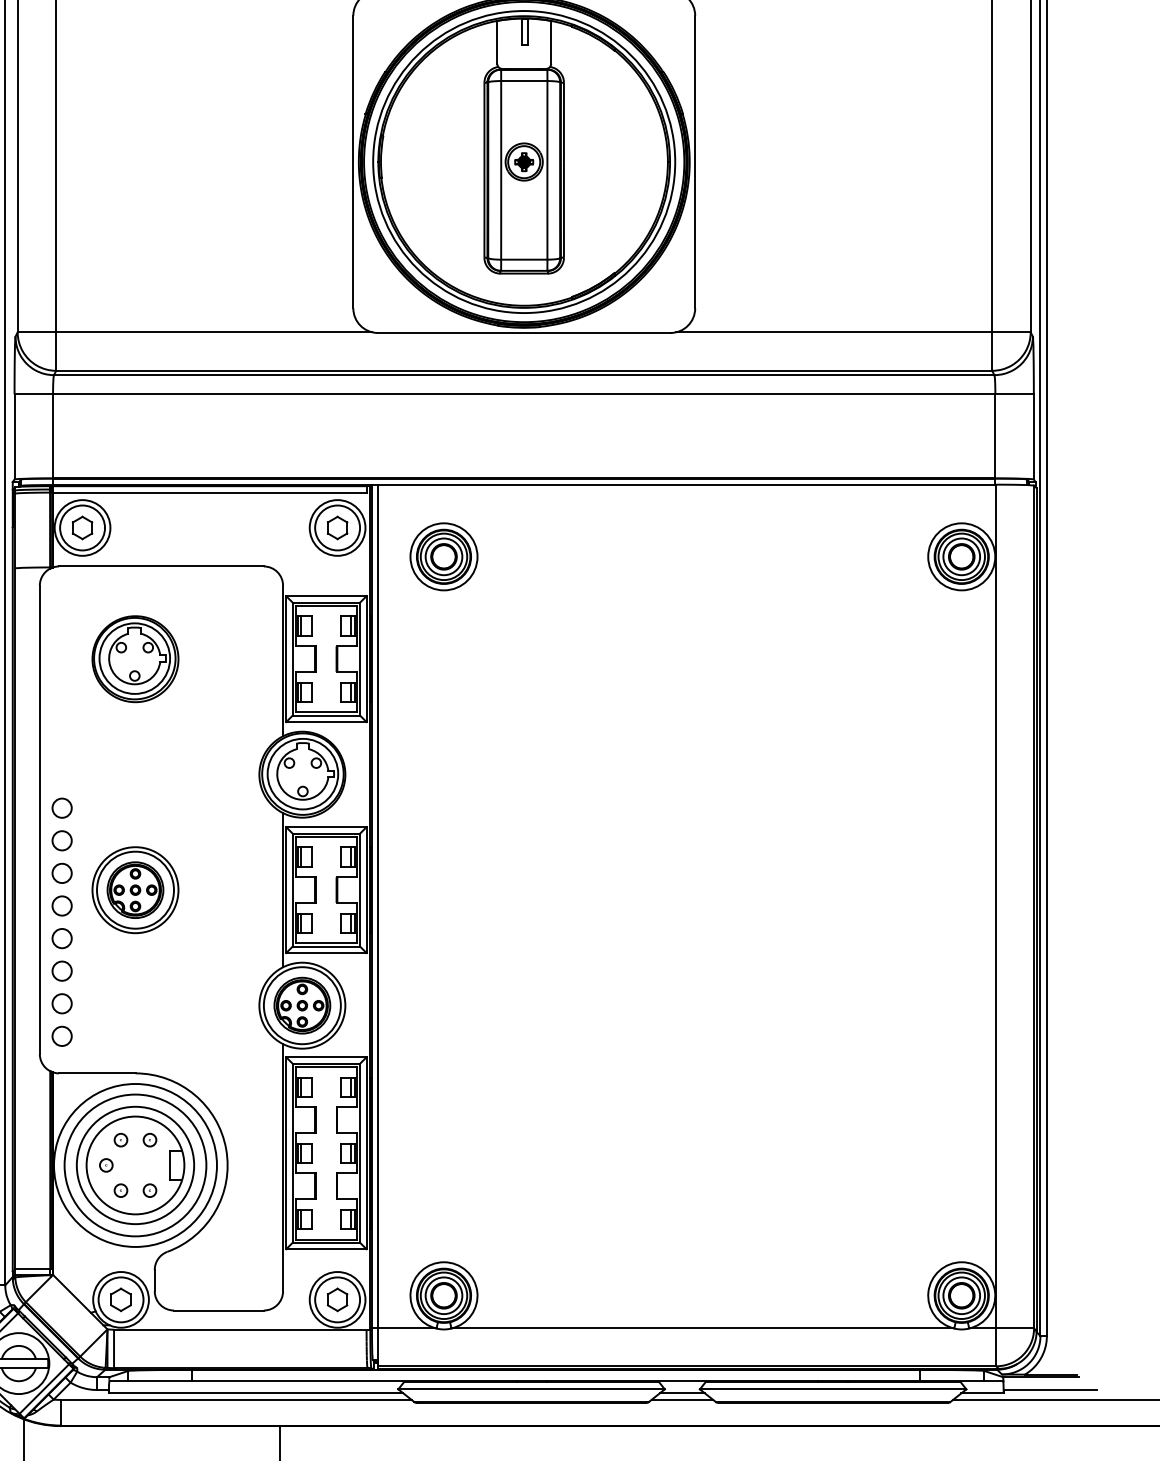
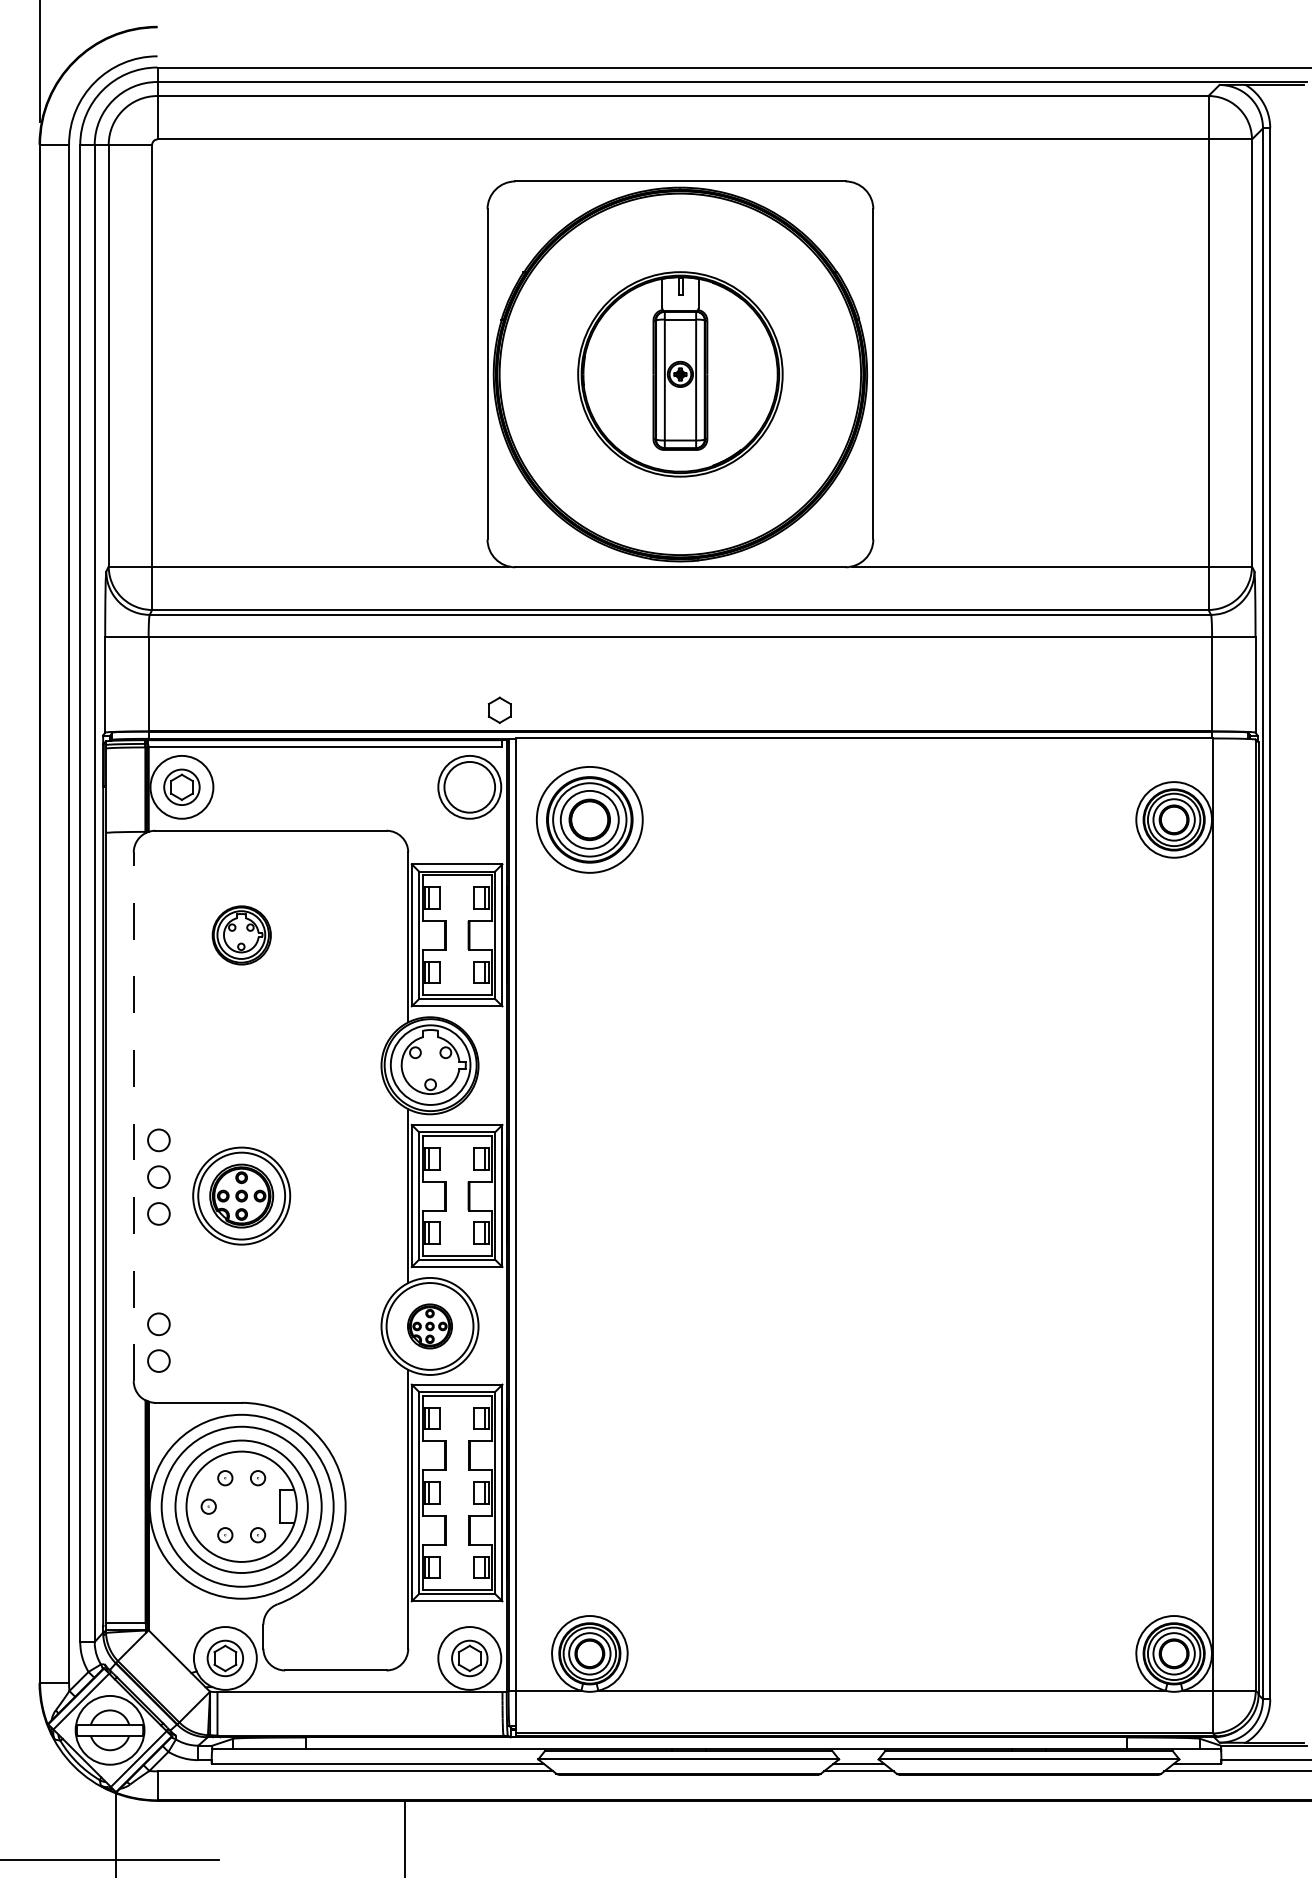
part: (524, 162) -> (680, 374), size x0.6
part: (337, 527) -> (499, 709), moved
circle: (82, 528) -> (181, 787), size x0.7
part: (443, 556) -> (589, 819), size x1.4
part: (135, 659) -> (241, 935), size x0.6
circle: (61, 808) -> (158, 1103), removed
line: (39, 819) -> (133, 1116), solid -> dashed
circle: (61, 938) -> (158, 1250), removed
circle: (61, 971) -> (158, 1287), removed
part: (301, 1005) -> (429, 1326), size x0.7
circle: (121, 1299) -> (225, 1658), size x0.7
circle: (337, 1299) -> (469, 1658), size x0.7

